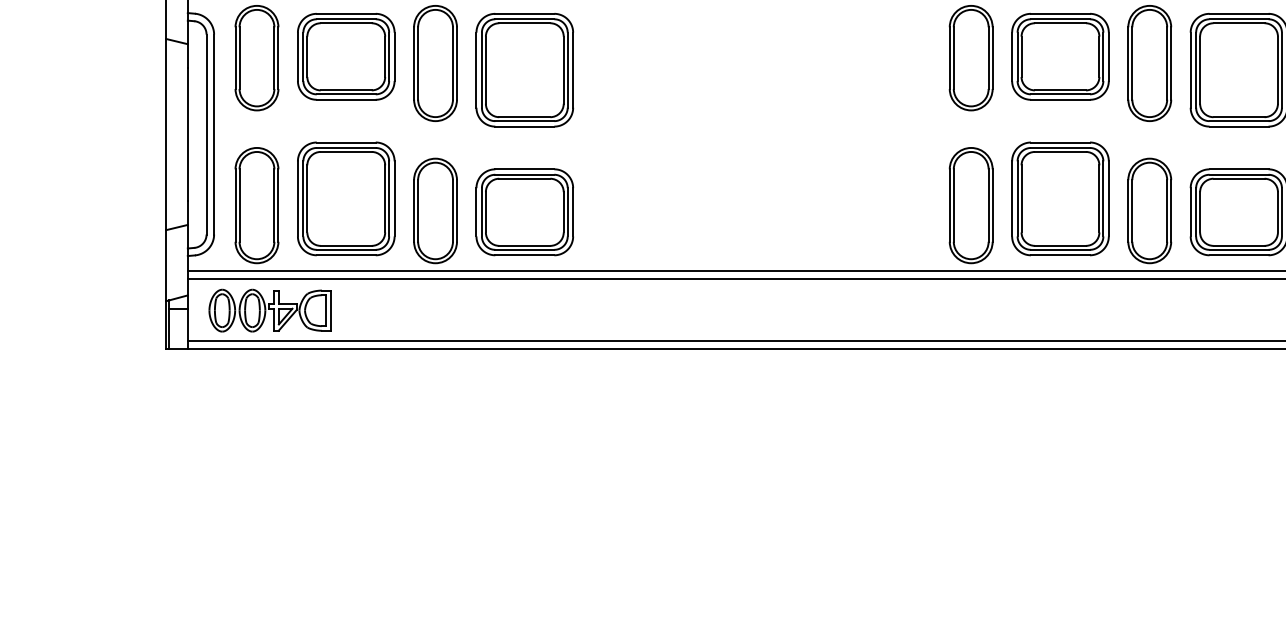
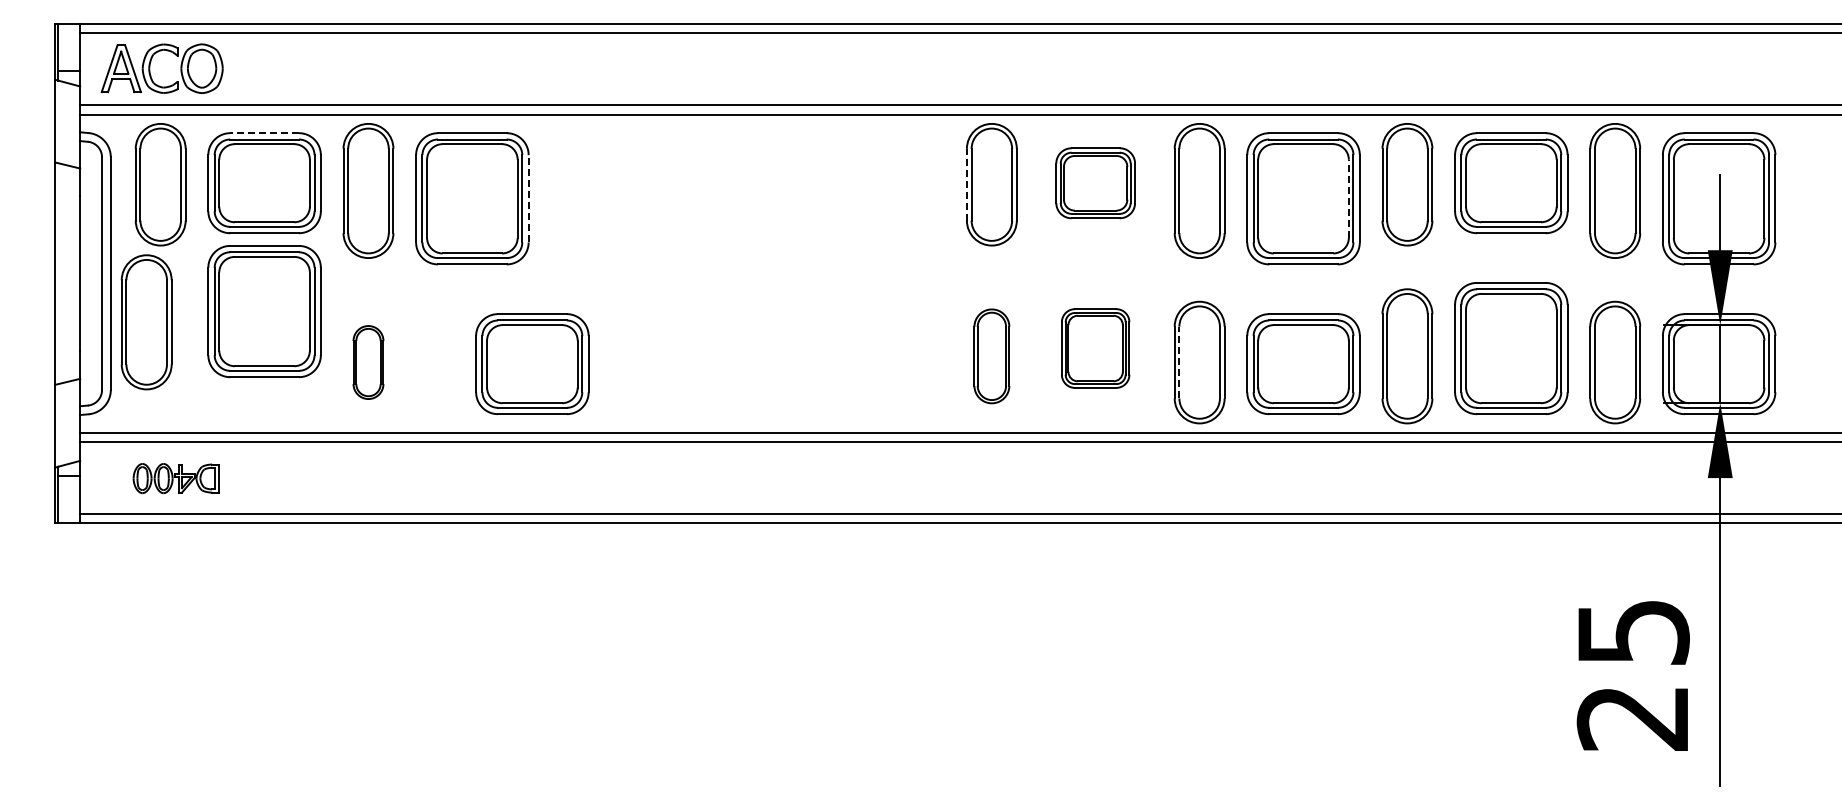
line: (346, 14) -> (264, 133), solid -> dashed
line: (949, 57) -> (966, 184), solid -> dashed
part: (1060, 57) -> (1095, 183), size x0.7
line: (573, 69) -> (528, 198), solid -> dashed
line: (1277, 69) -> (1348, 198), solid -> dashed
part: (346, 198) -> (264, 311), moved
part: (1060, 198) -> (1095, 348), size x0.6
part: (256, 205) -> (146, 322), moved
part: (970, 205) -> (991, 356), size x0.7
part: (435, 210) -> (368, 362), size x0.6
line: (1132, 210) -> (1179, 362), solid -> dashed
part: (524, 212) -> (532, 364), moved
part: (269, 310) -> (175, 478), size x0.6

